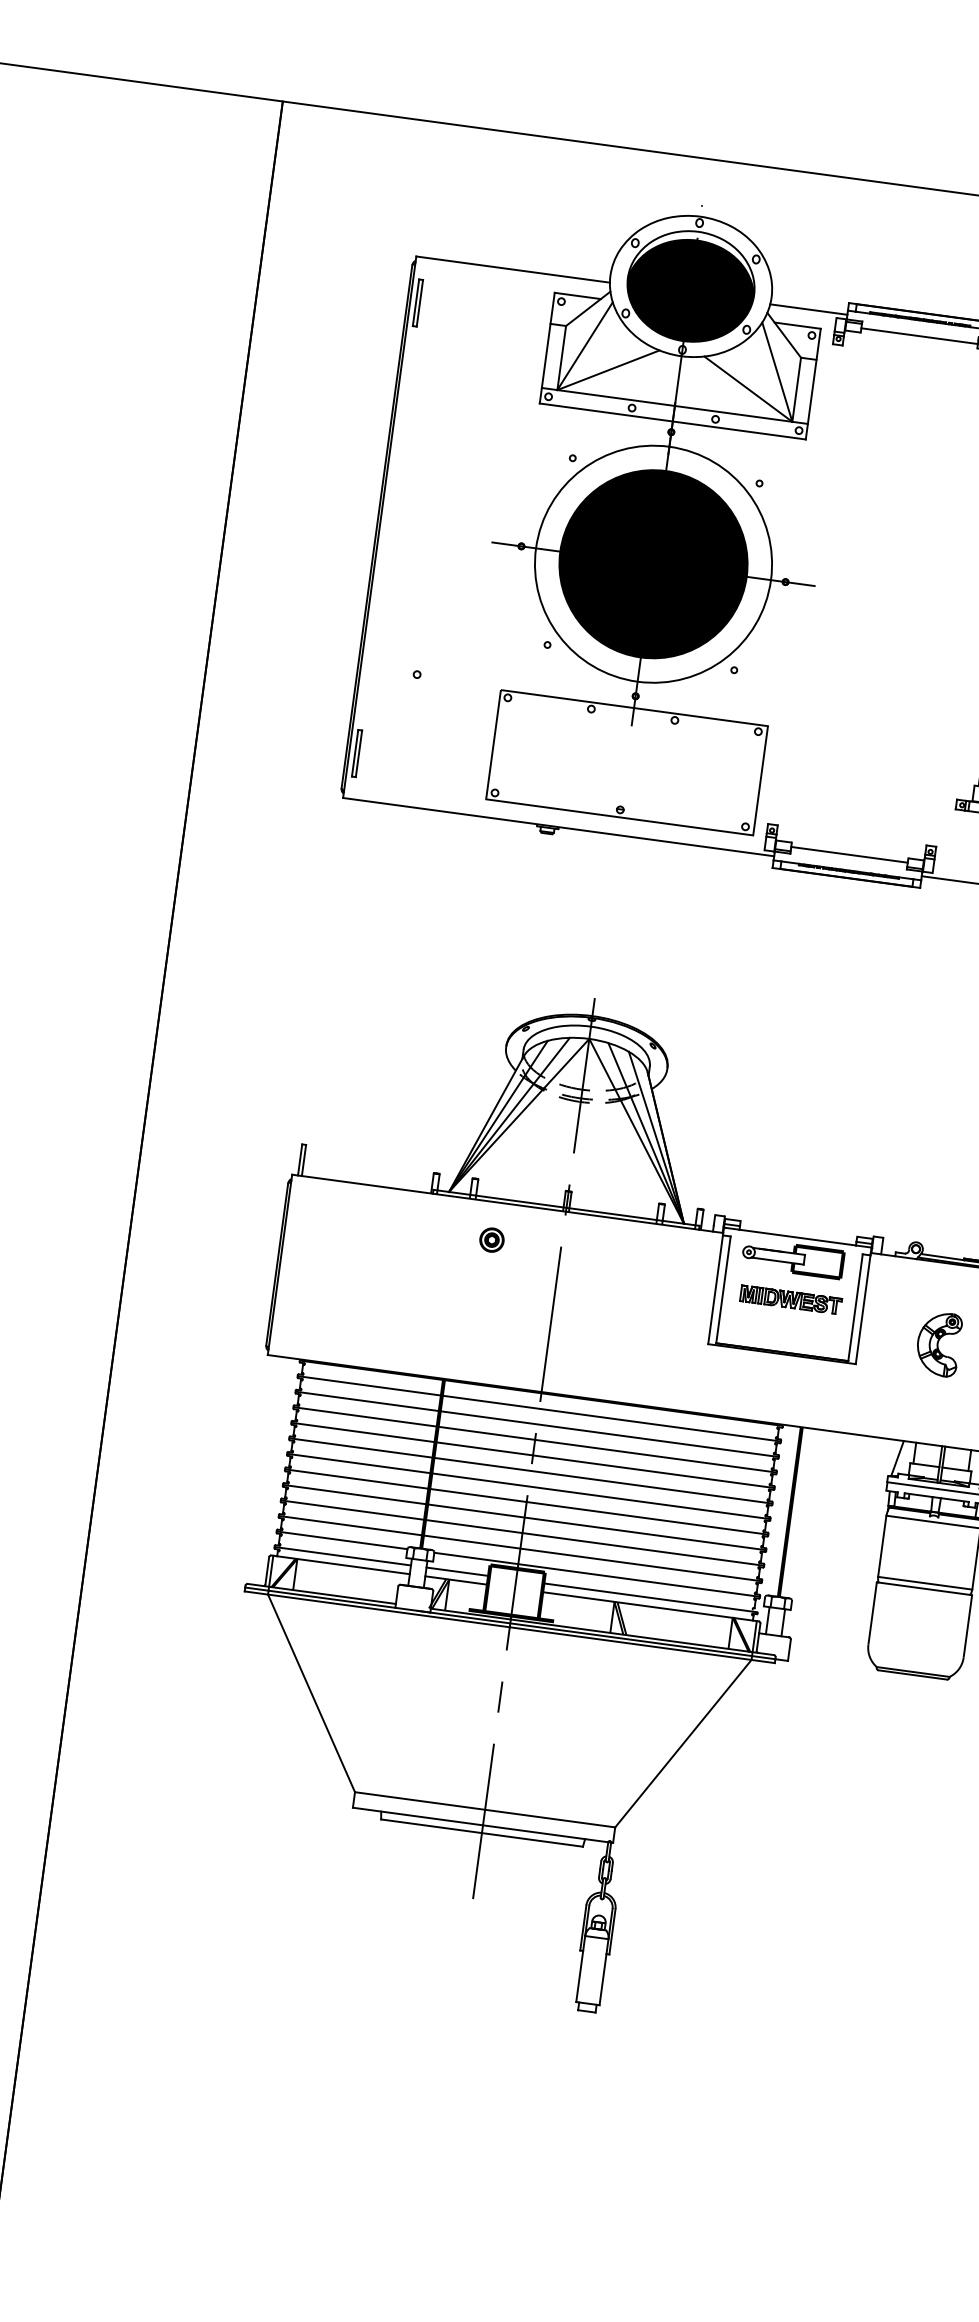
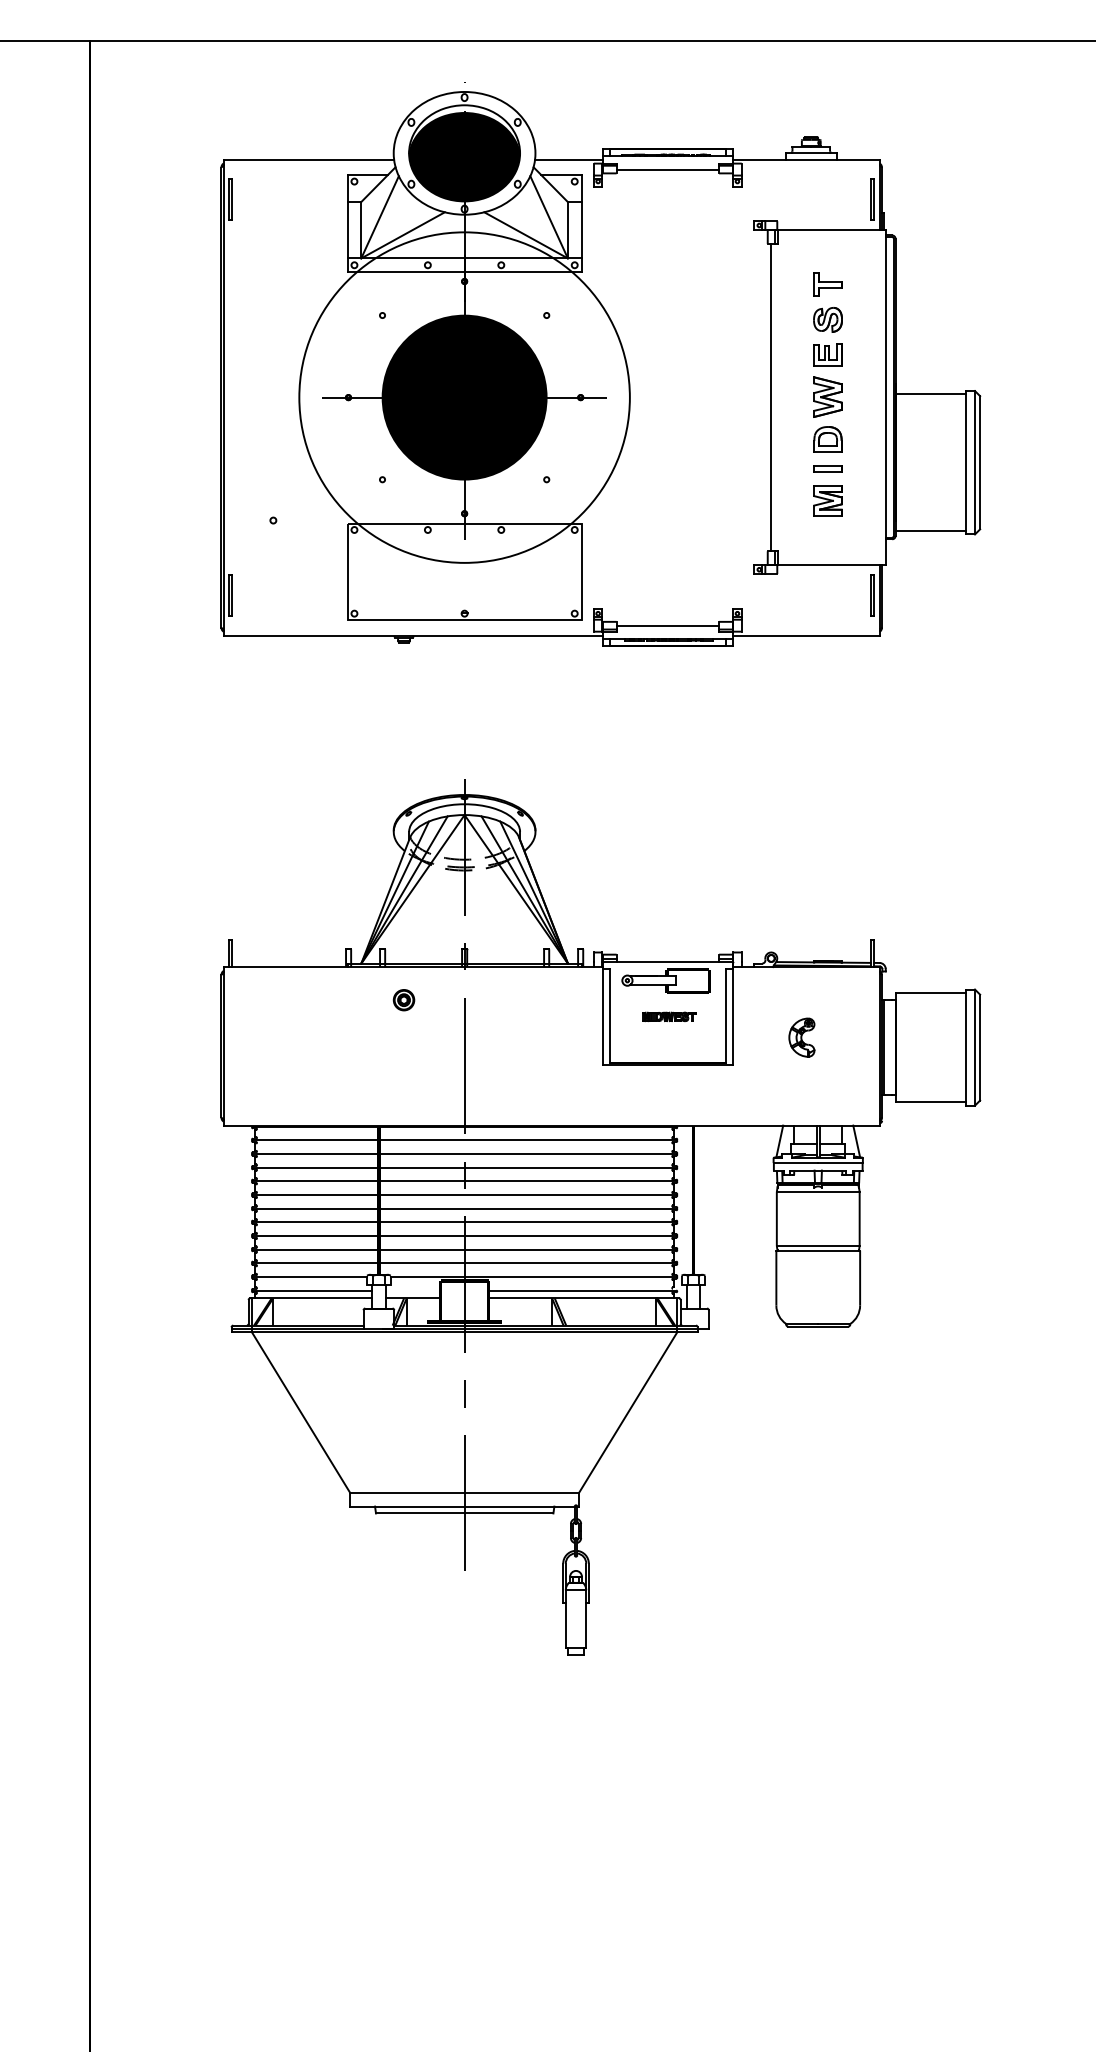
circle: (653, 564) -> (464, 397), size x1.6
part: (790, 1299) -> (668, 1016), size x0.6
part: (938, 1343) -> (801, 1037), size x0.7
line: (456, 1571) -> (412, 1290), removed

